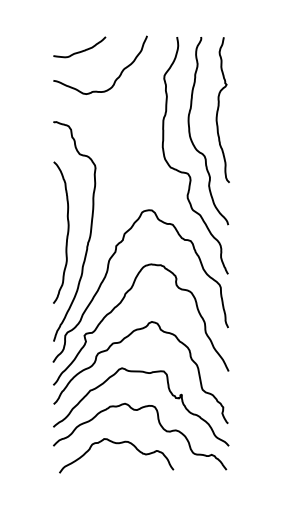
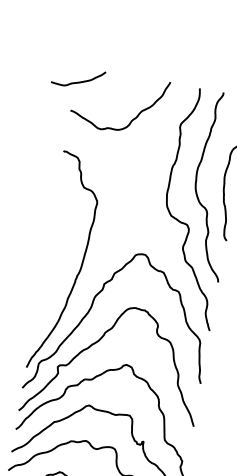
curve: (81, 50) -> (79, 81), moved
curve: (66, 235) -> (57, 265), removed

